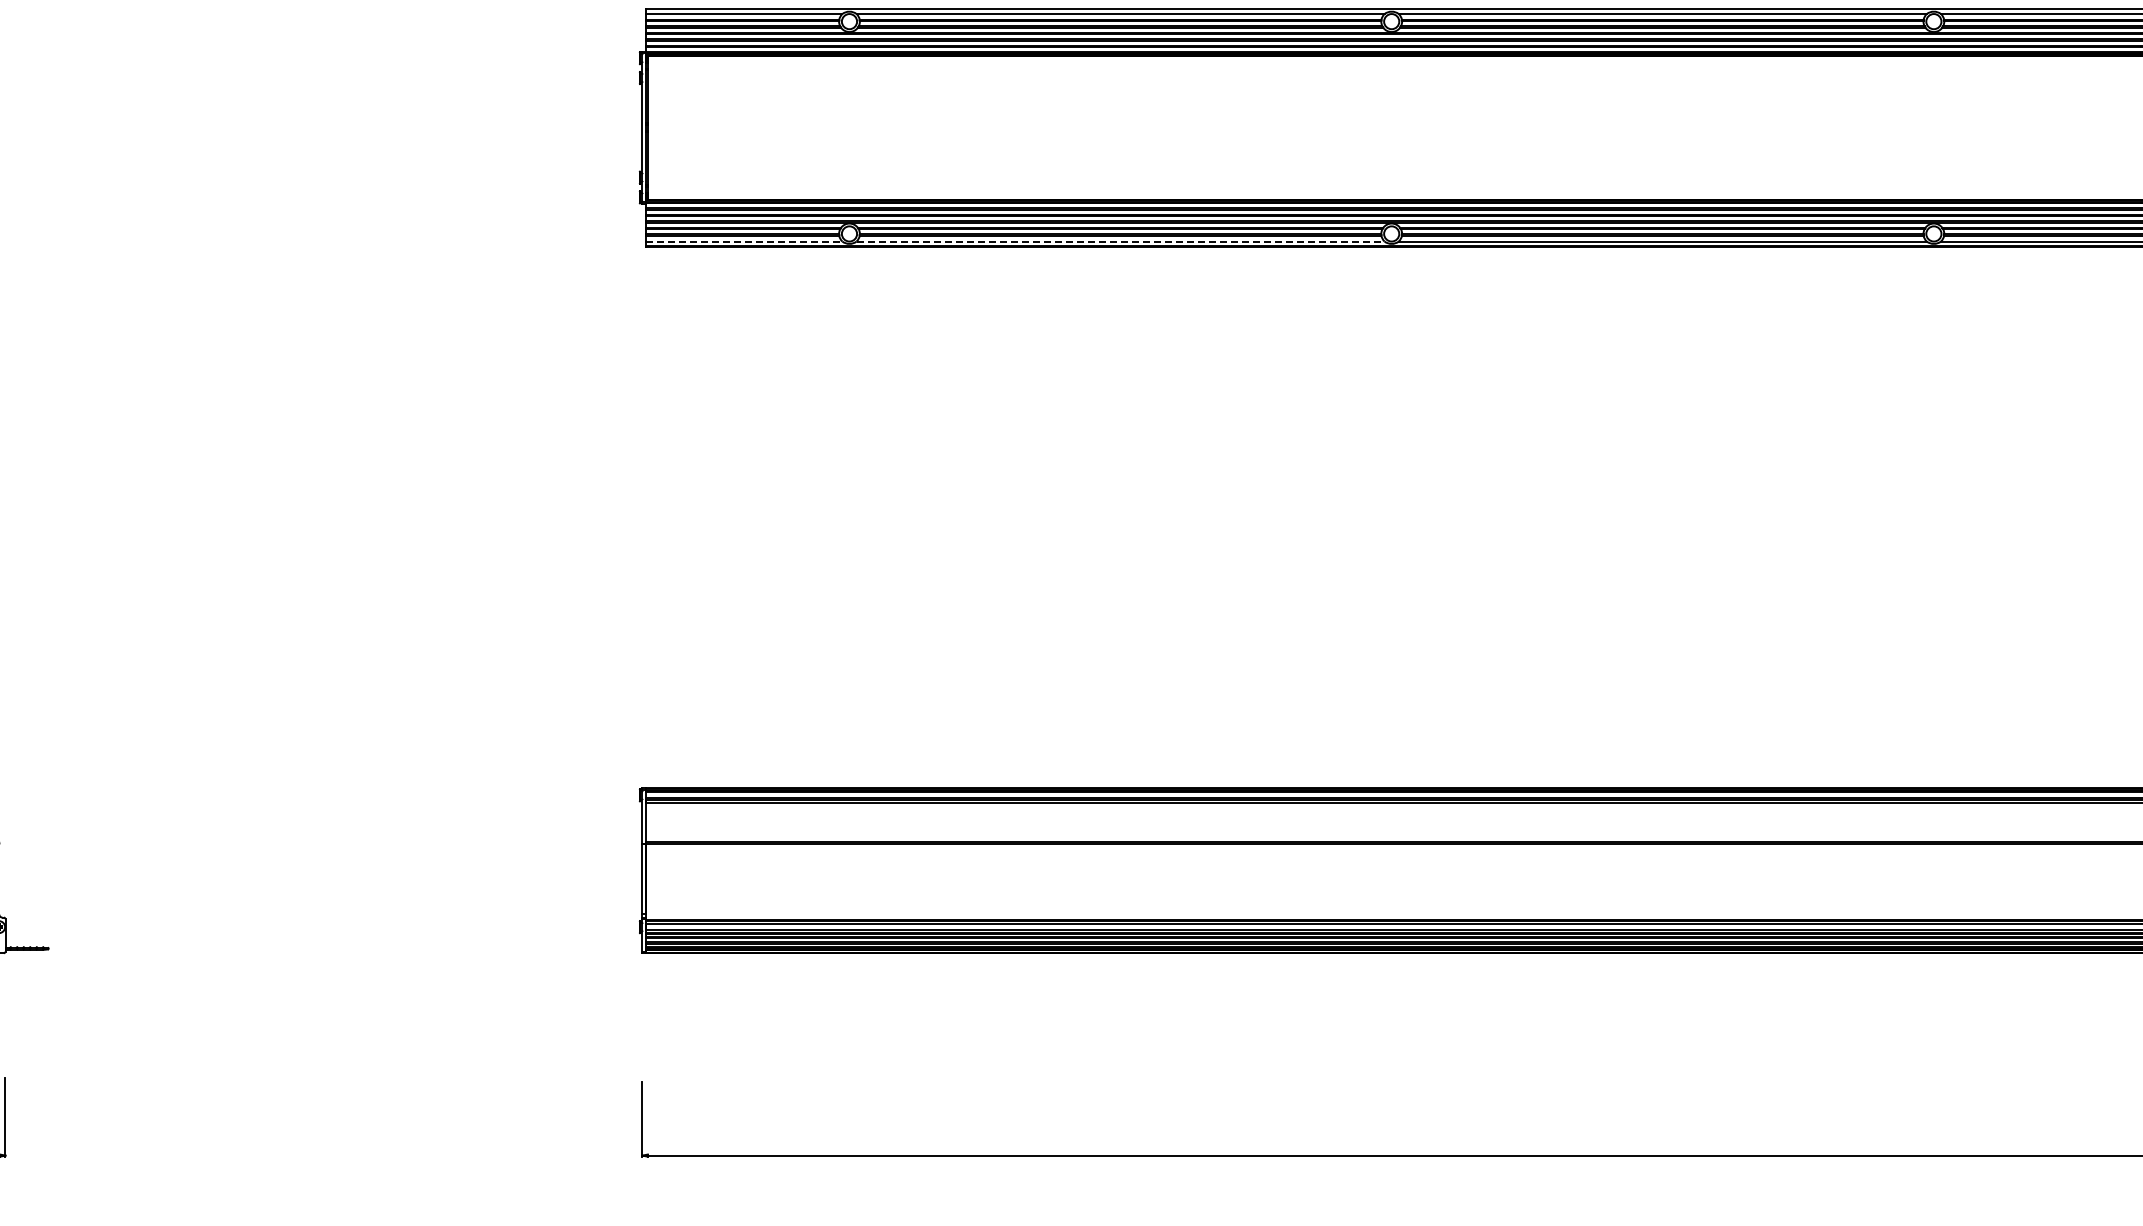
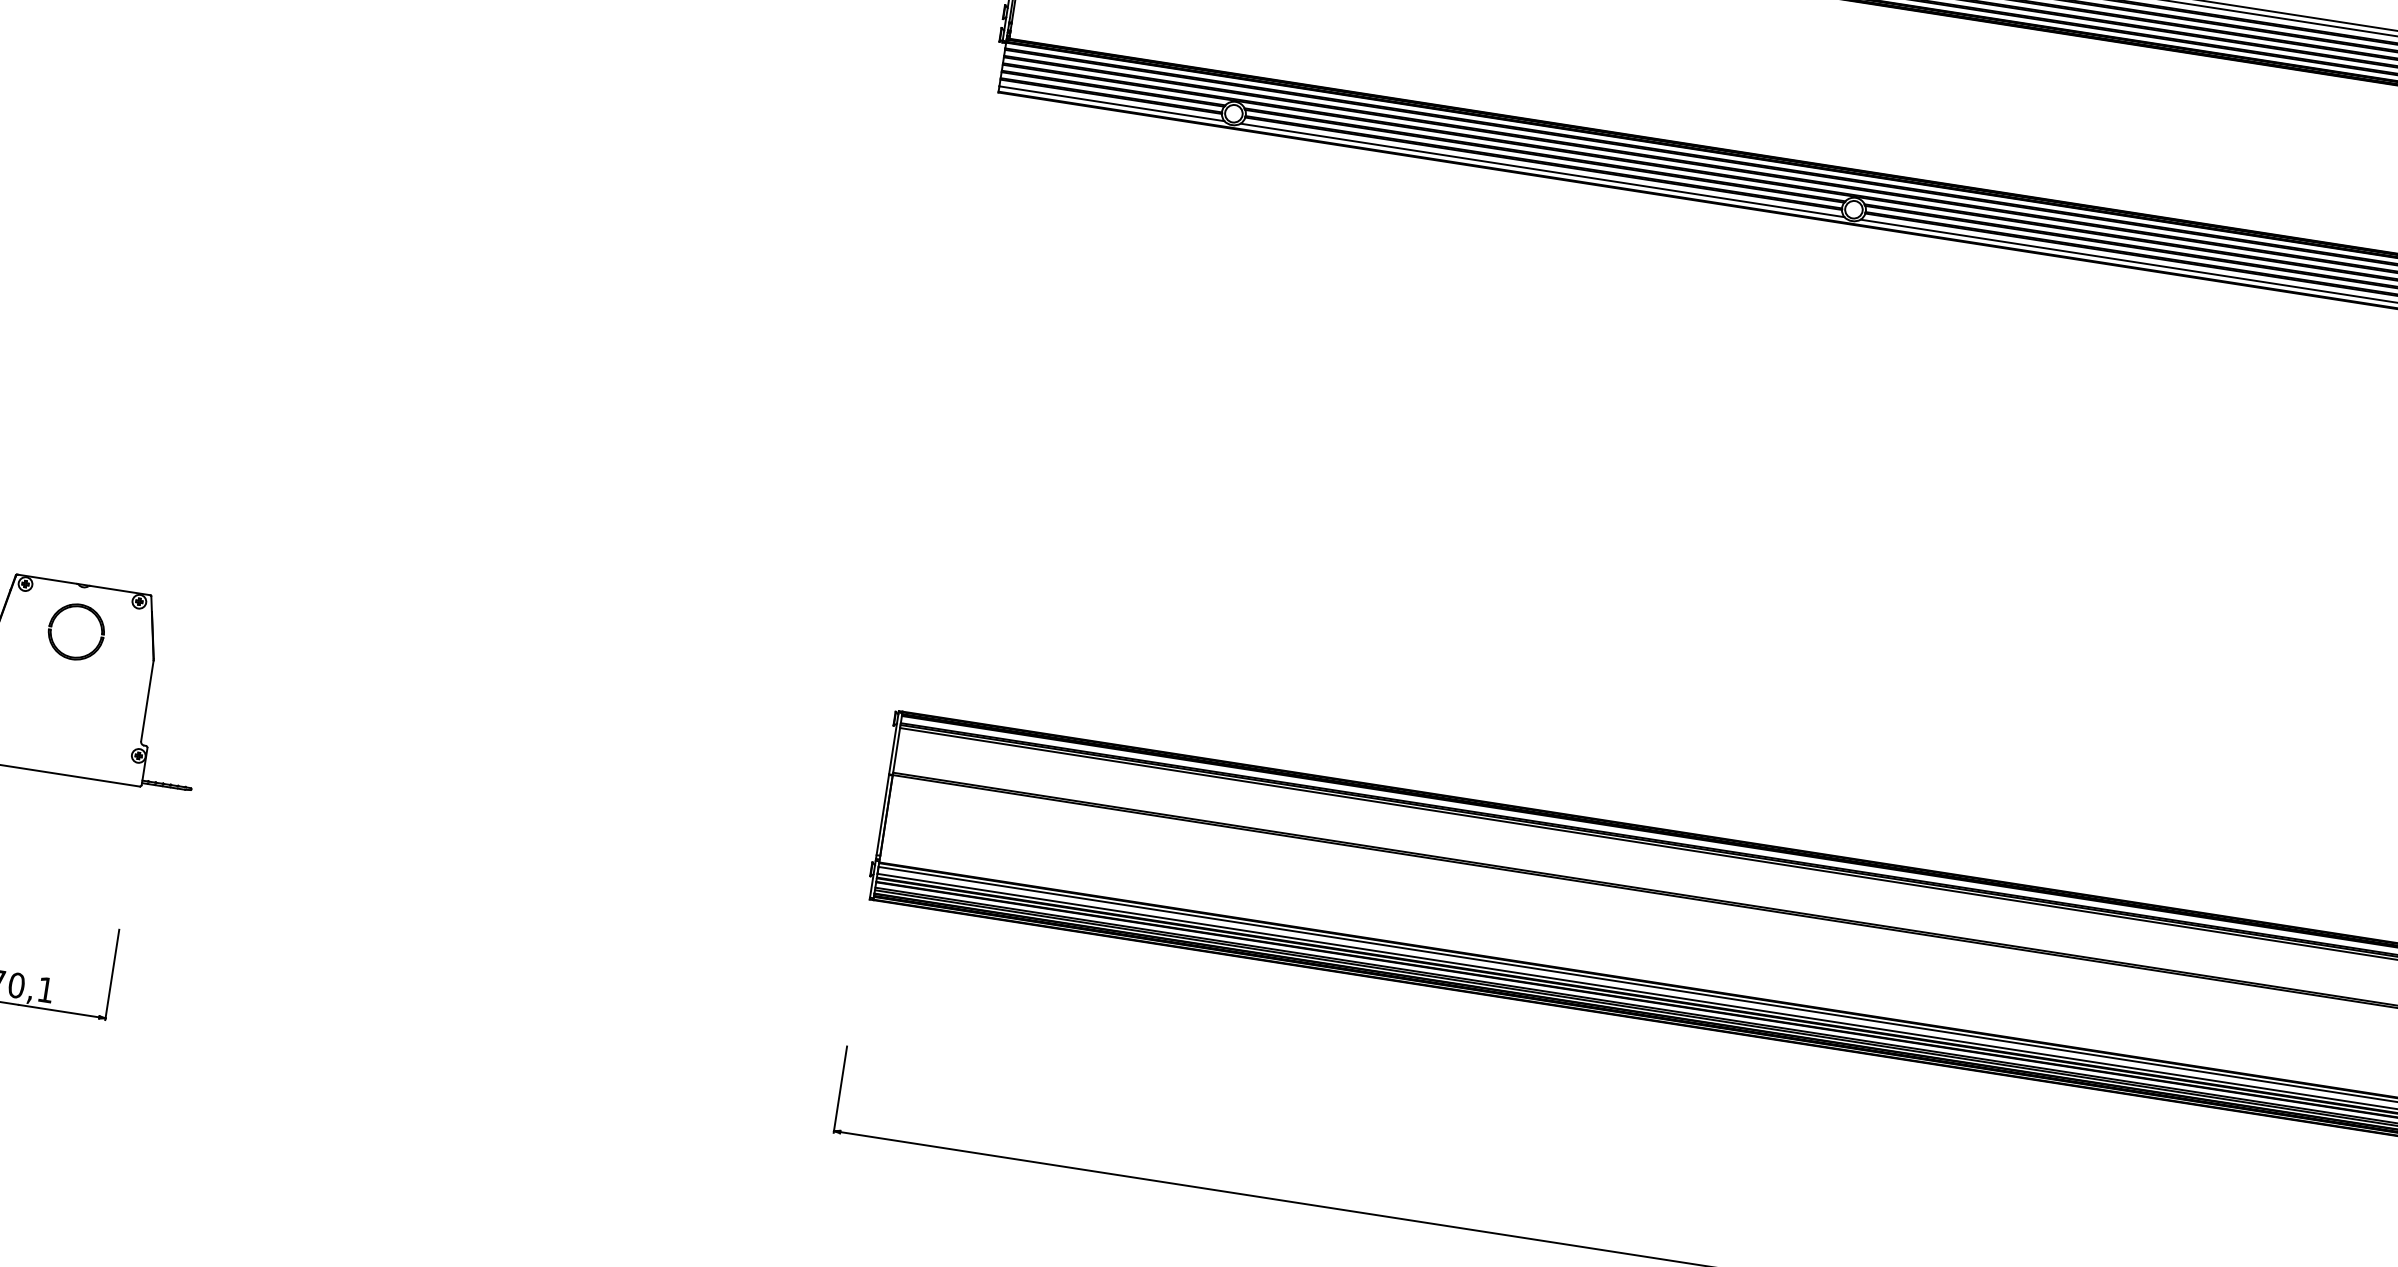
line: (744, 241) -> (1112, 103), dashed -> solid
line: (1120, 241) -> (1542, 170), dashed -> solid

